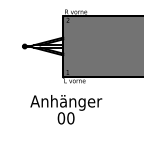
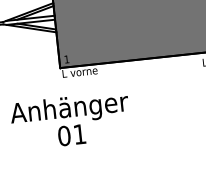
text: (70, 118) -> (79, 134), 00 -> 01

